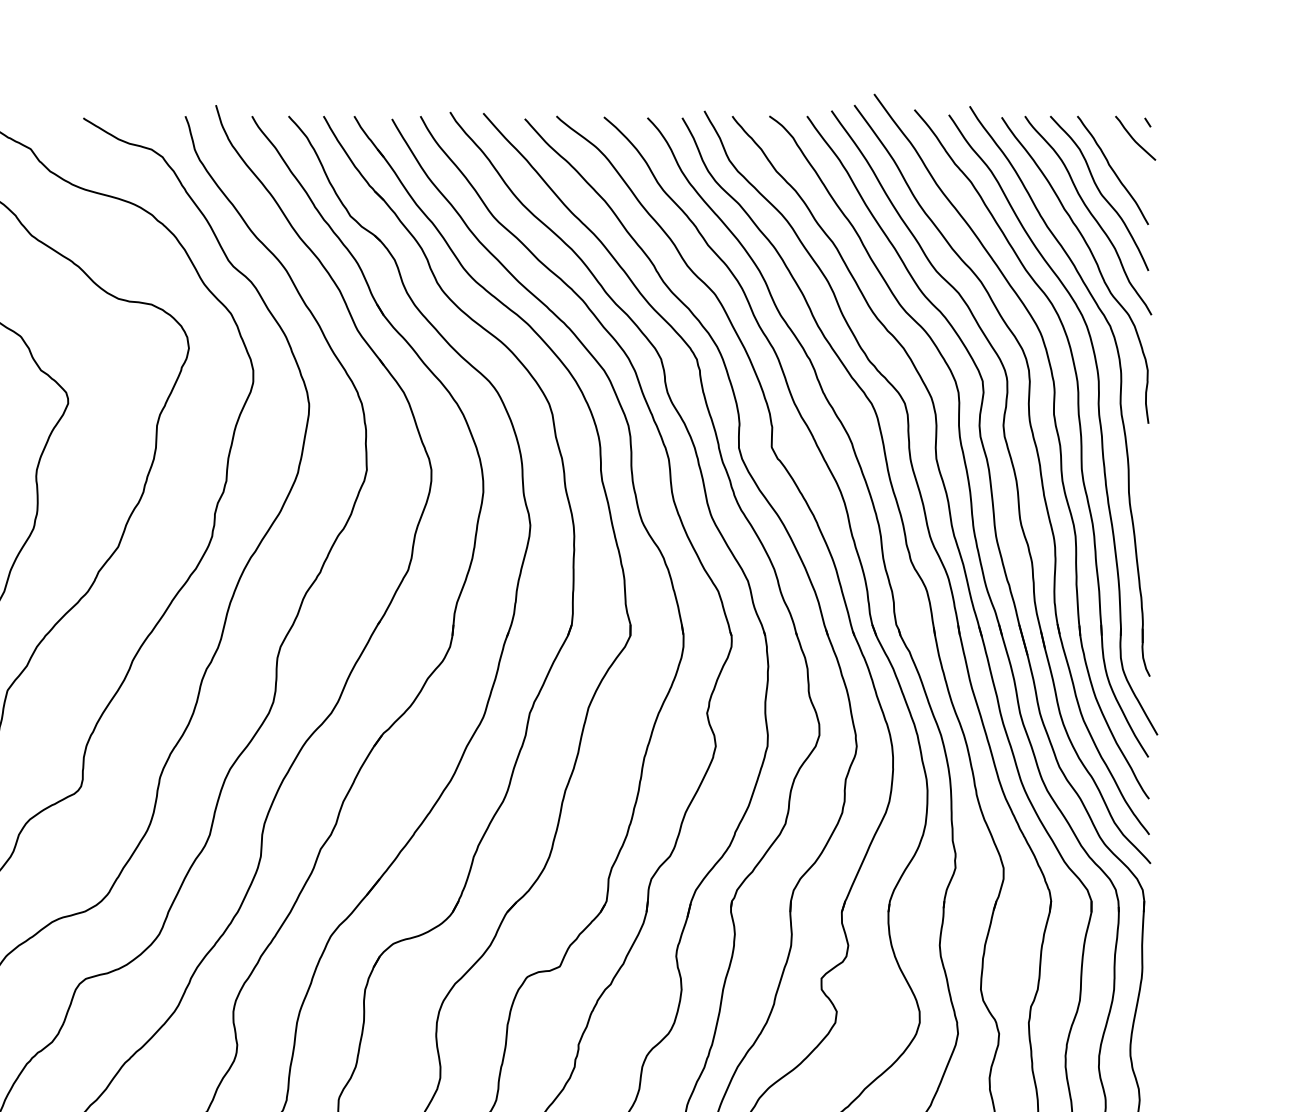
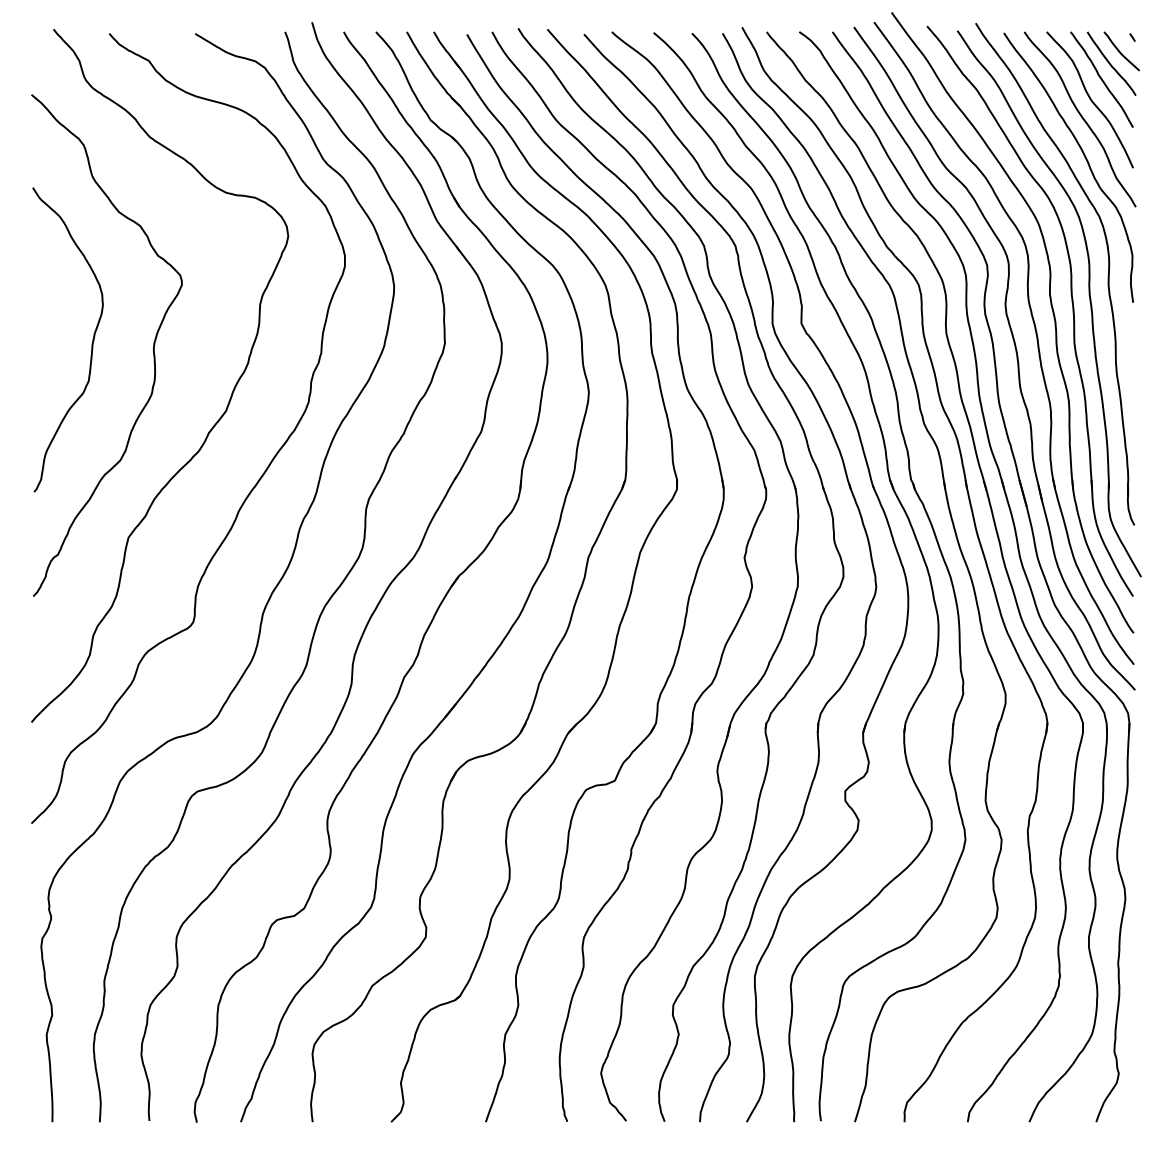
curve: (1122, 152) -> (1110, 63), added

